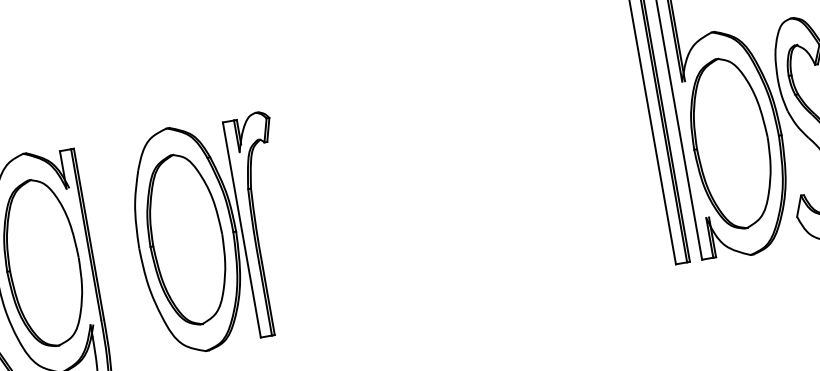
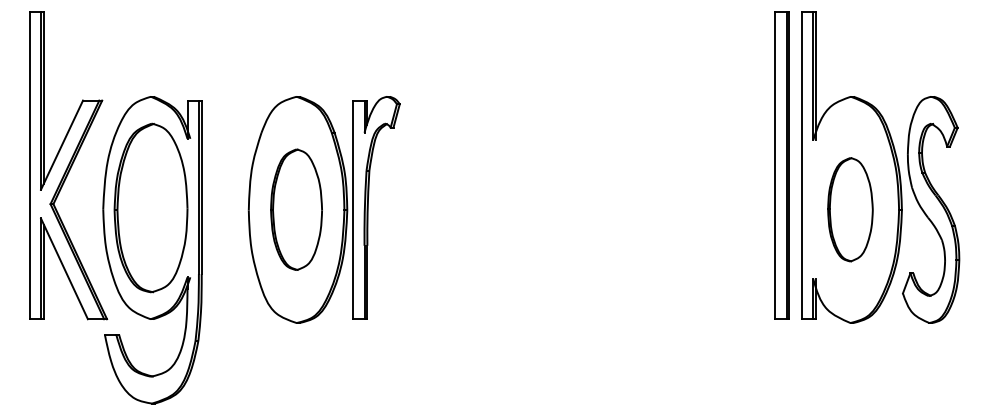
part: (730, 143) -> (850, 209), size x0.6
part: (186, 239) -> (296, 209), size x0.7

